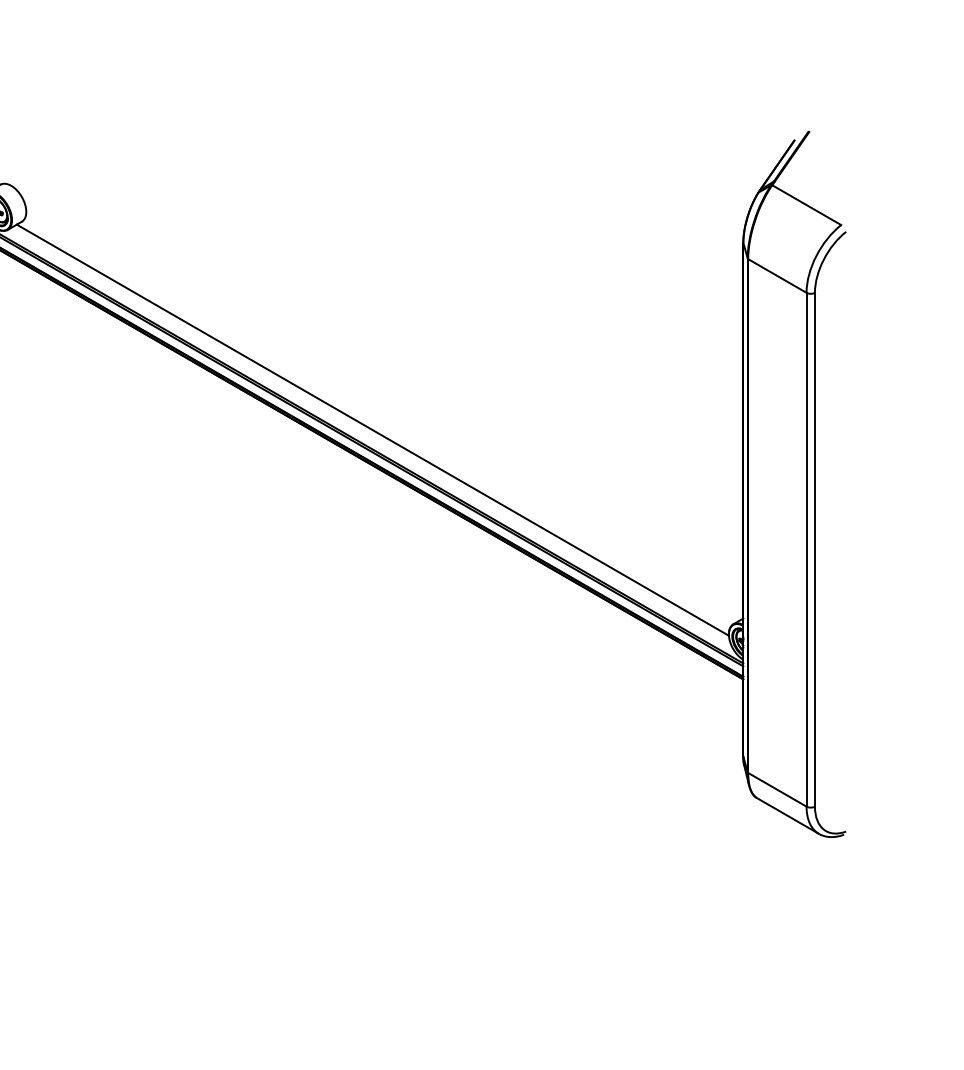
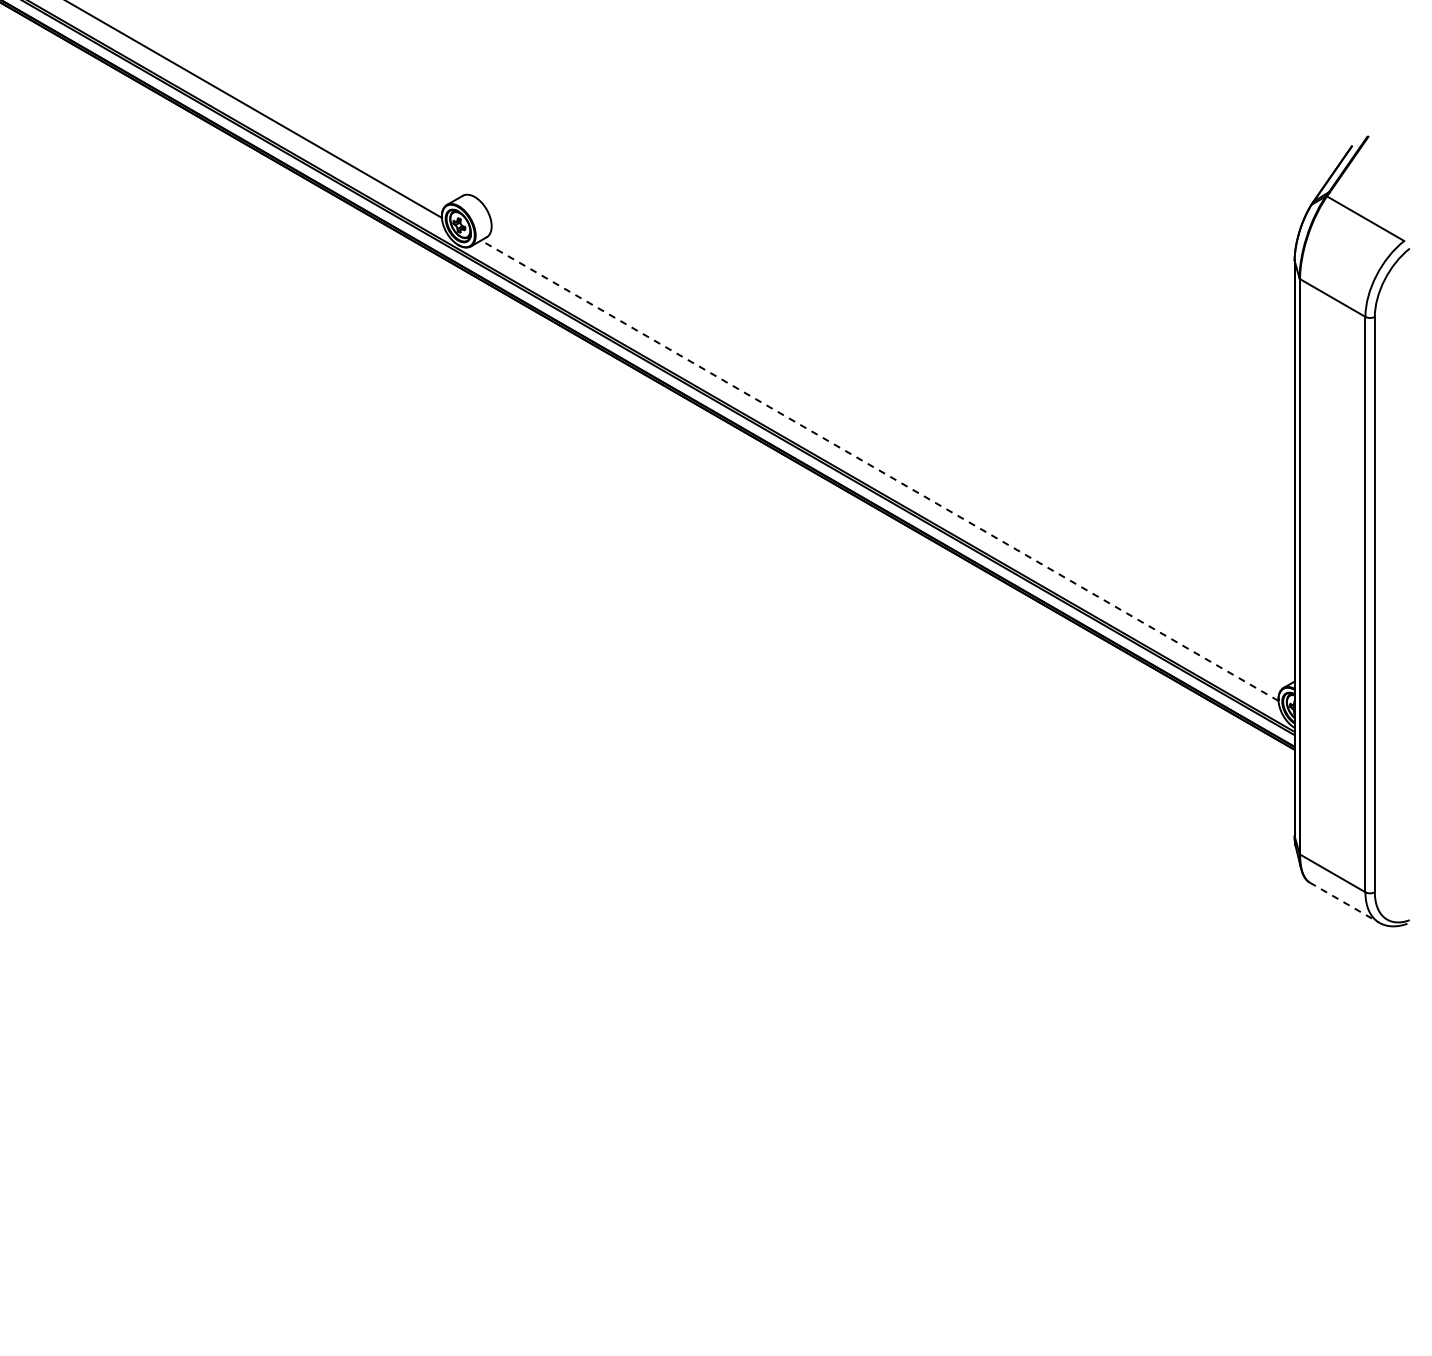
line: (372, 430) -> (879, 470), solid -> dashed
line: (787, 815) -> (1344, 902), solid -> dashed

